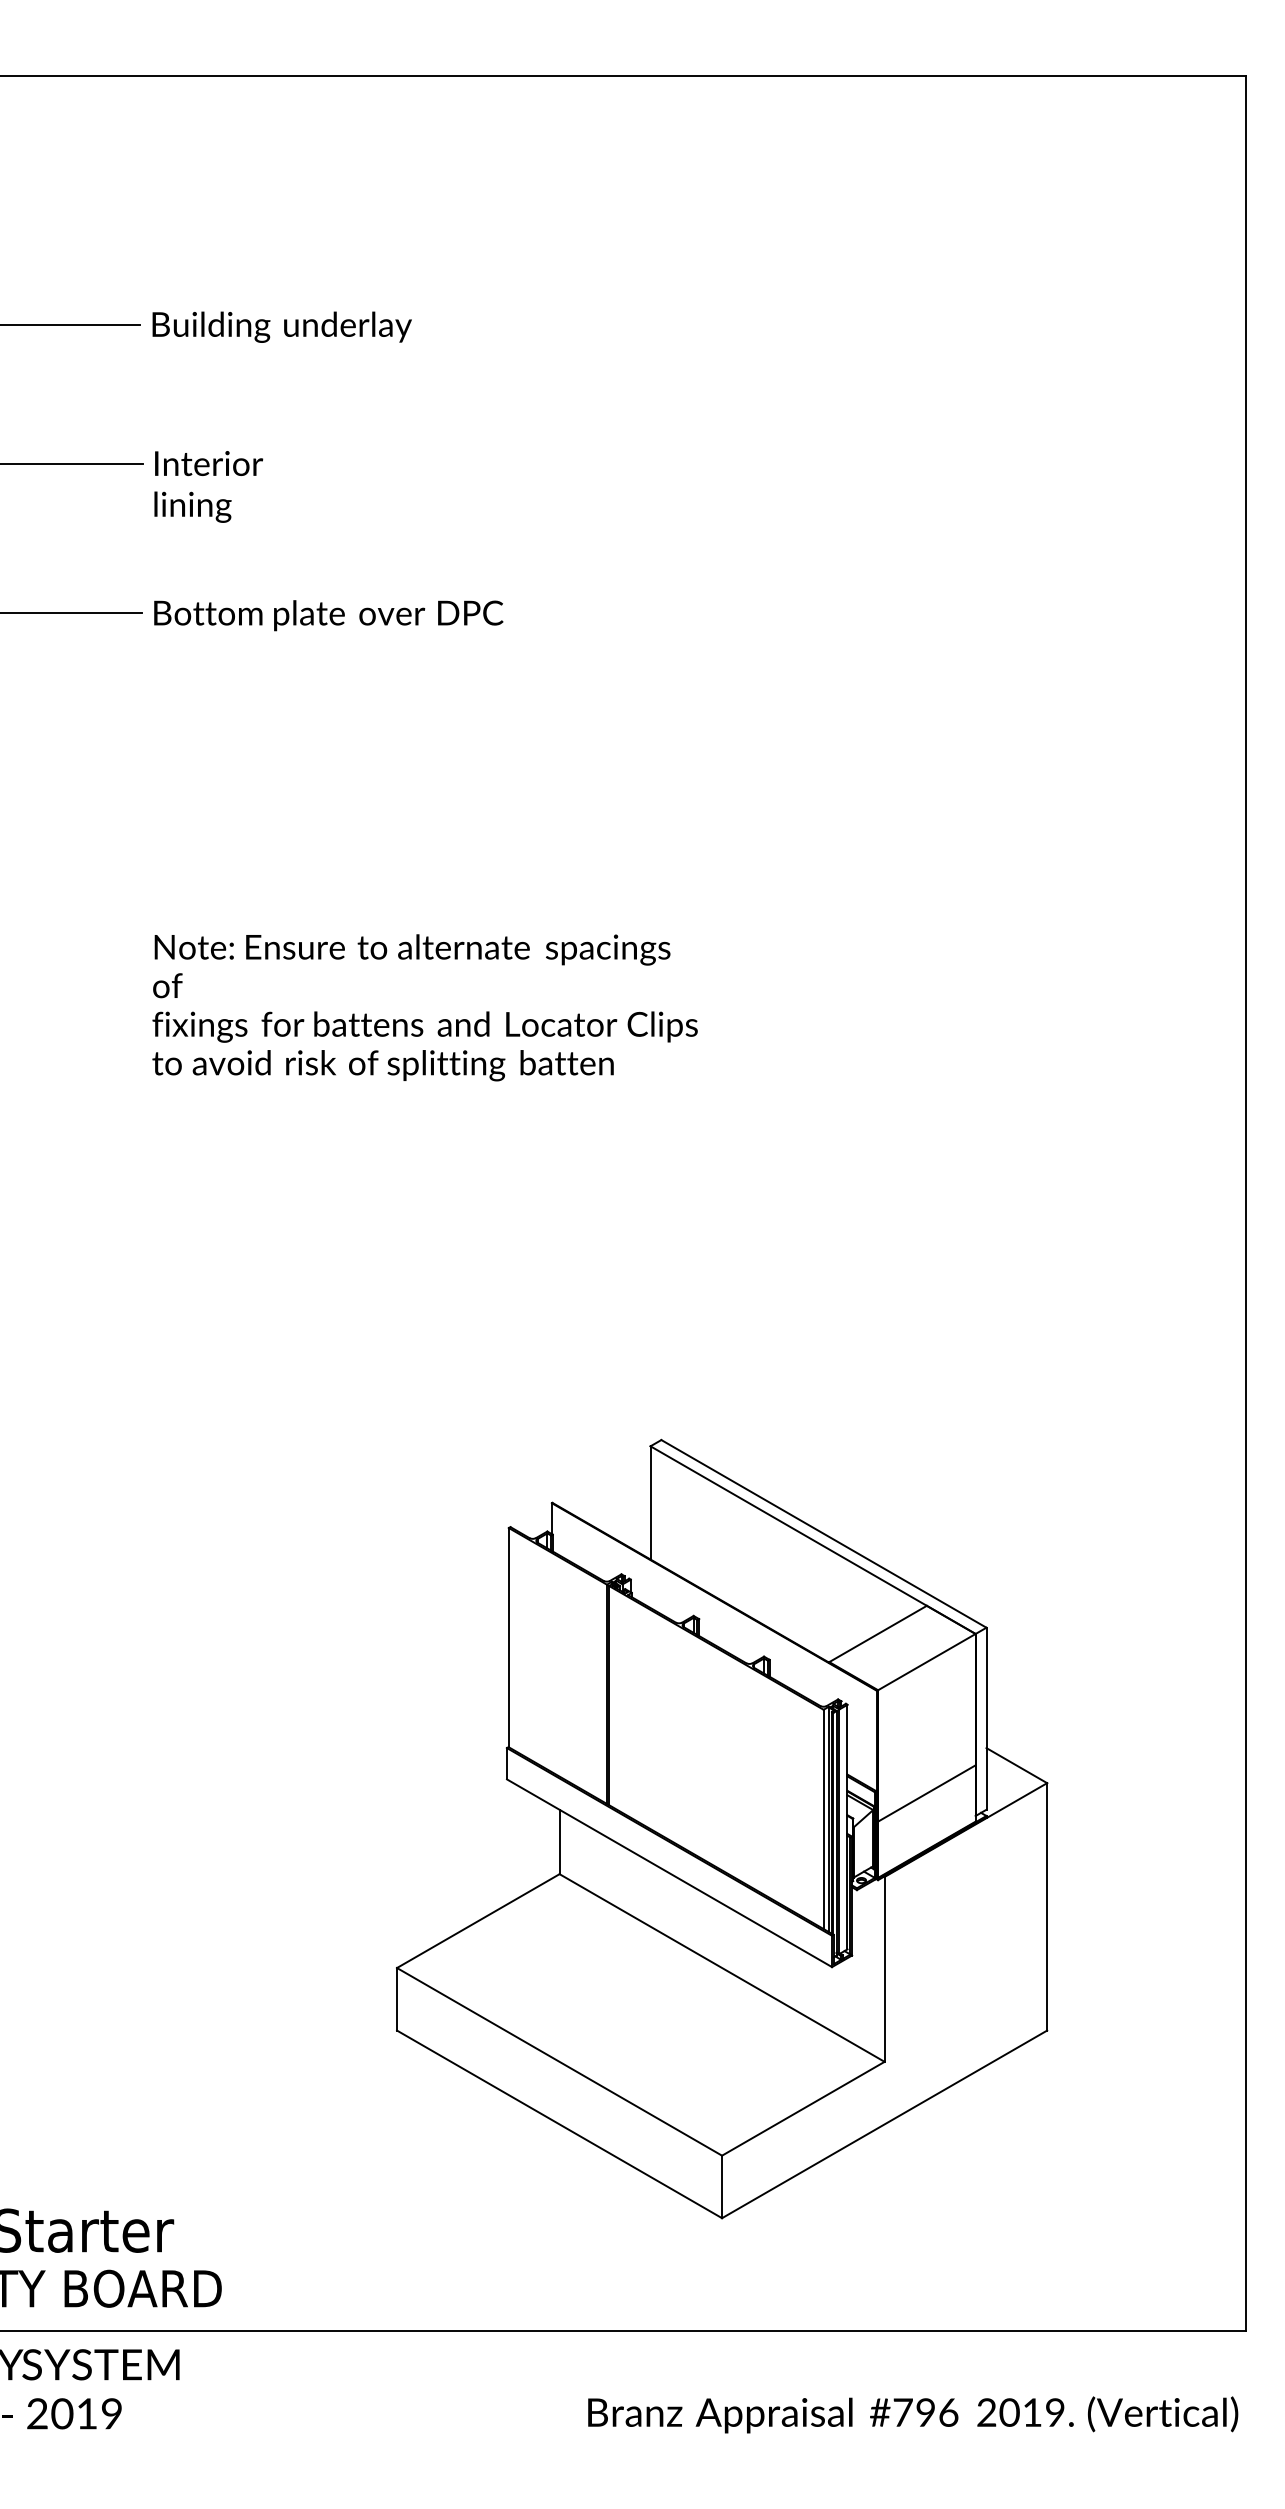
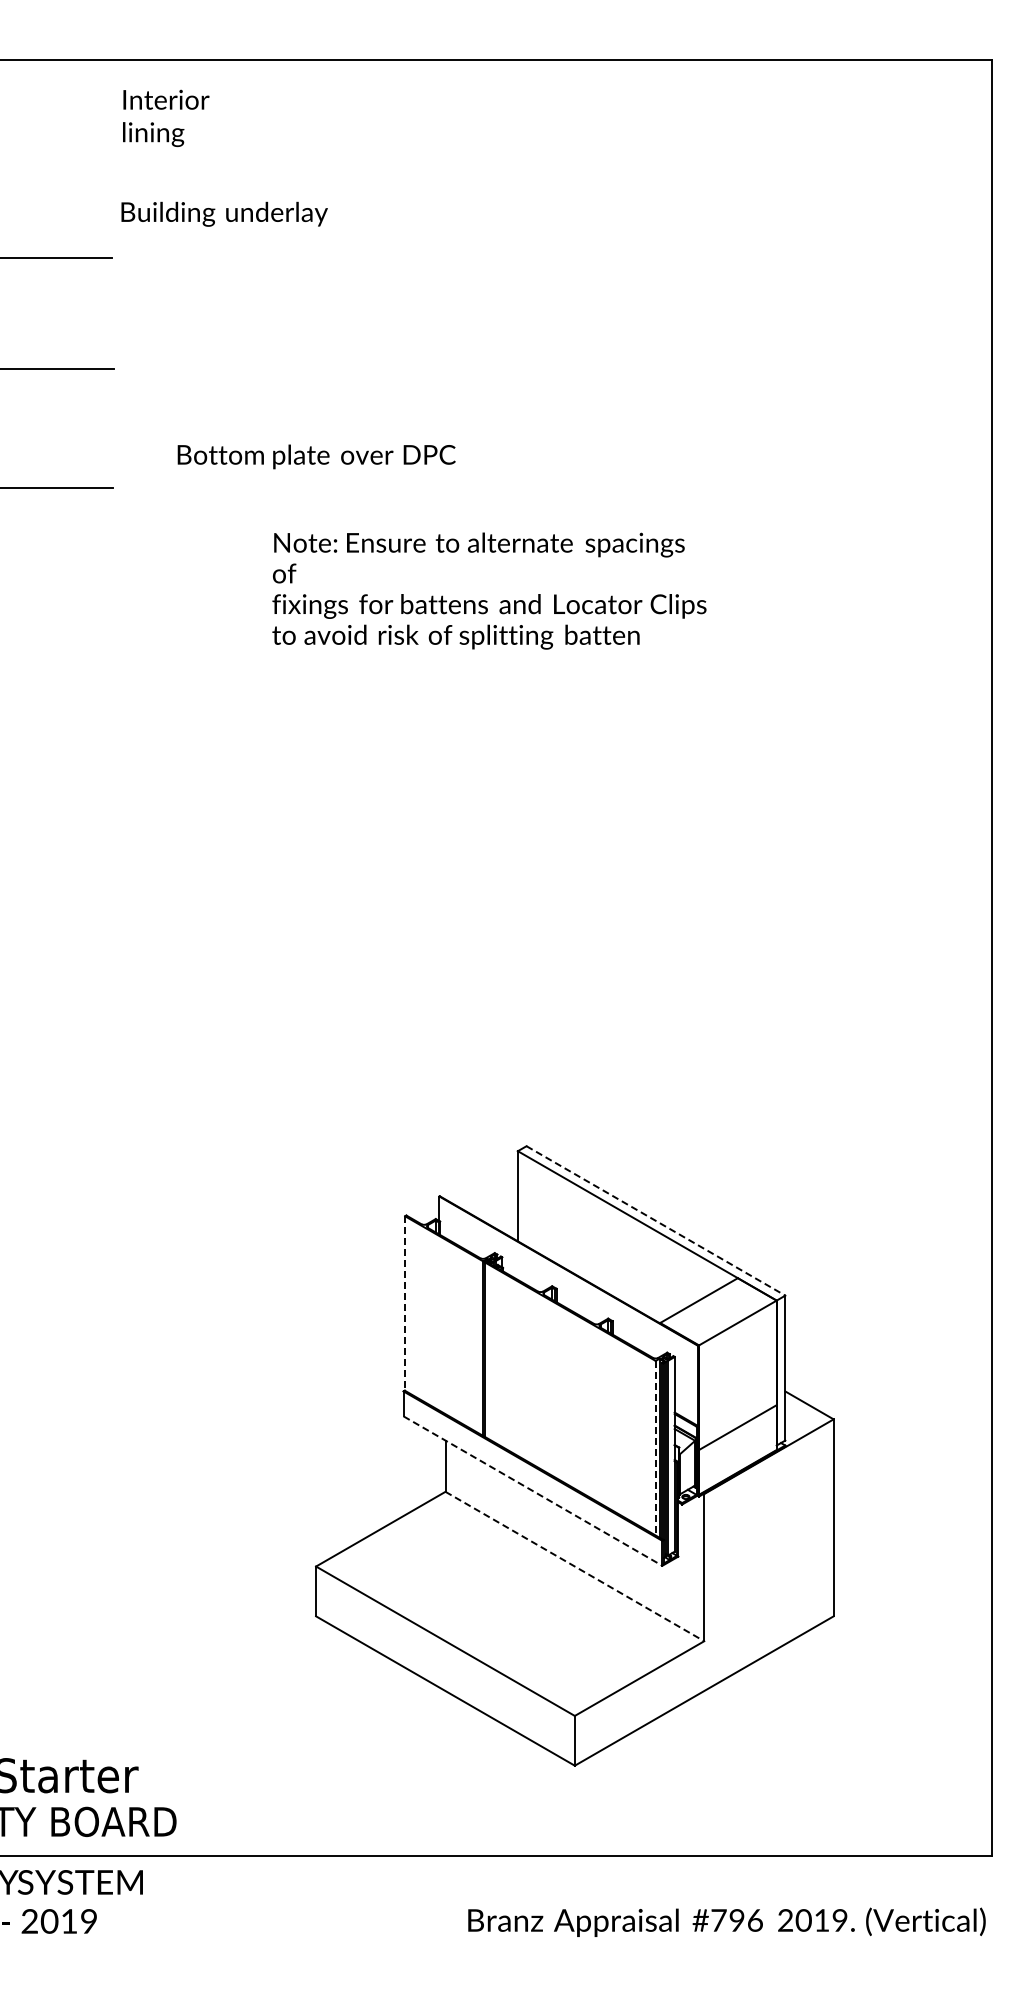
text: (281, 326) -> (224, 213), moved
text: (209, 485) -> (166, 117), moved
text: (328, 615) -> (316, 456), moved
text: (425, 1007) -> (489, 590), moved
line: (824, 1534) -> (656, 1221), solid -> dashed
line: (509, 1638) -> (405, 1304), solid -> dashed
line: (823, 1819) -> (655, 1448), solid -> dashed
line: (670, 1873) -> (533, 1491), solid -> dashed
line: (722, 1967) -> (575, 1566), solid -> dashed

